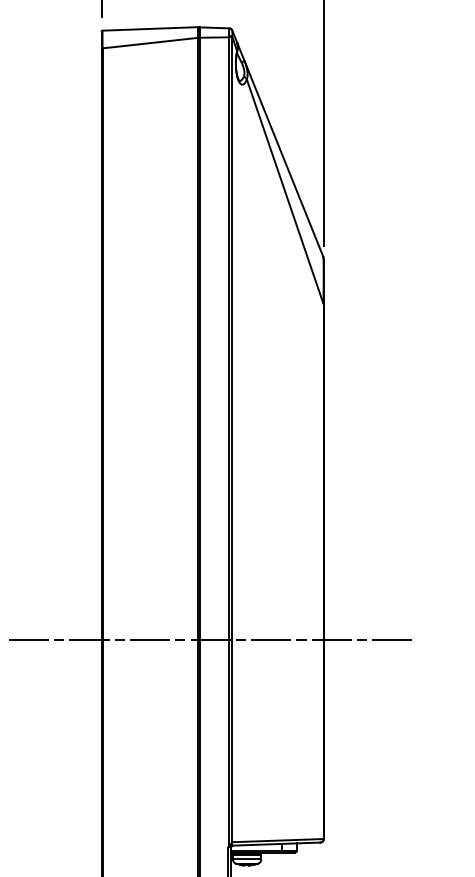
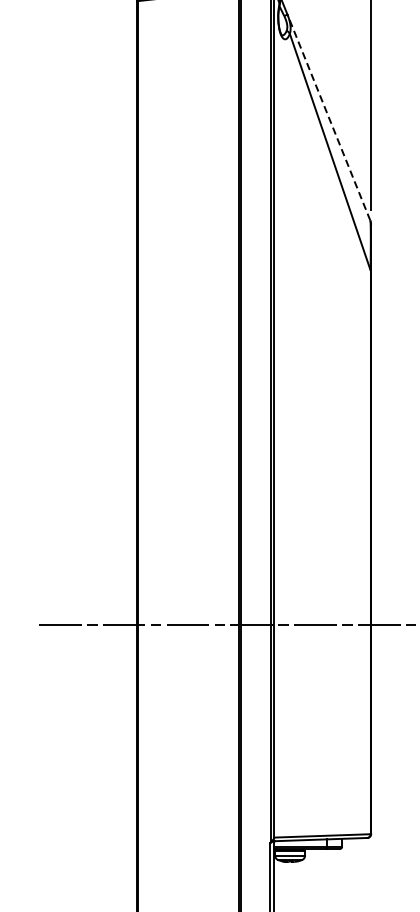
line: (283, 158) -> (328, 117), solid -> dashed

